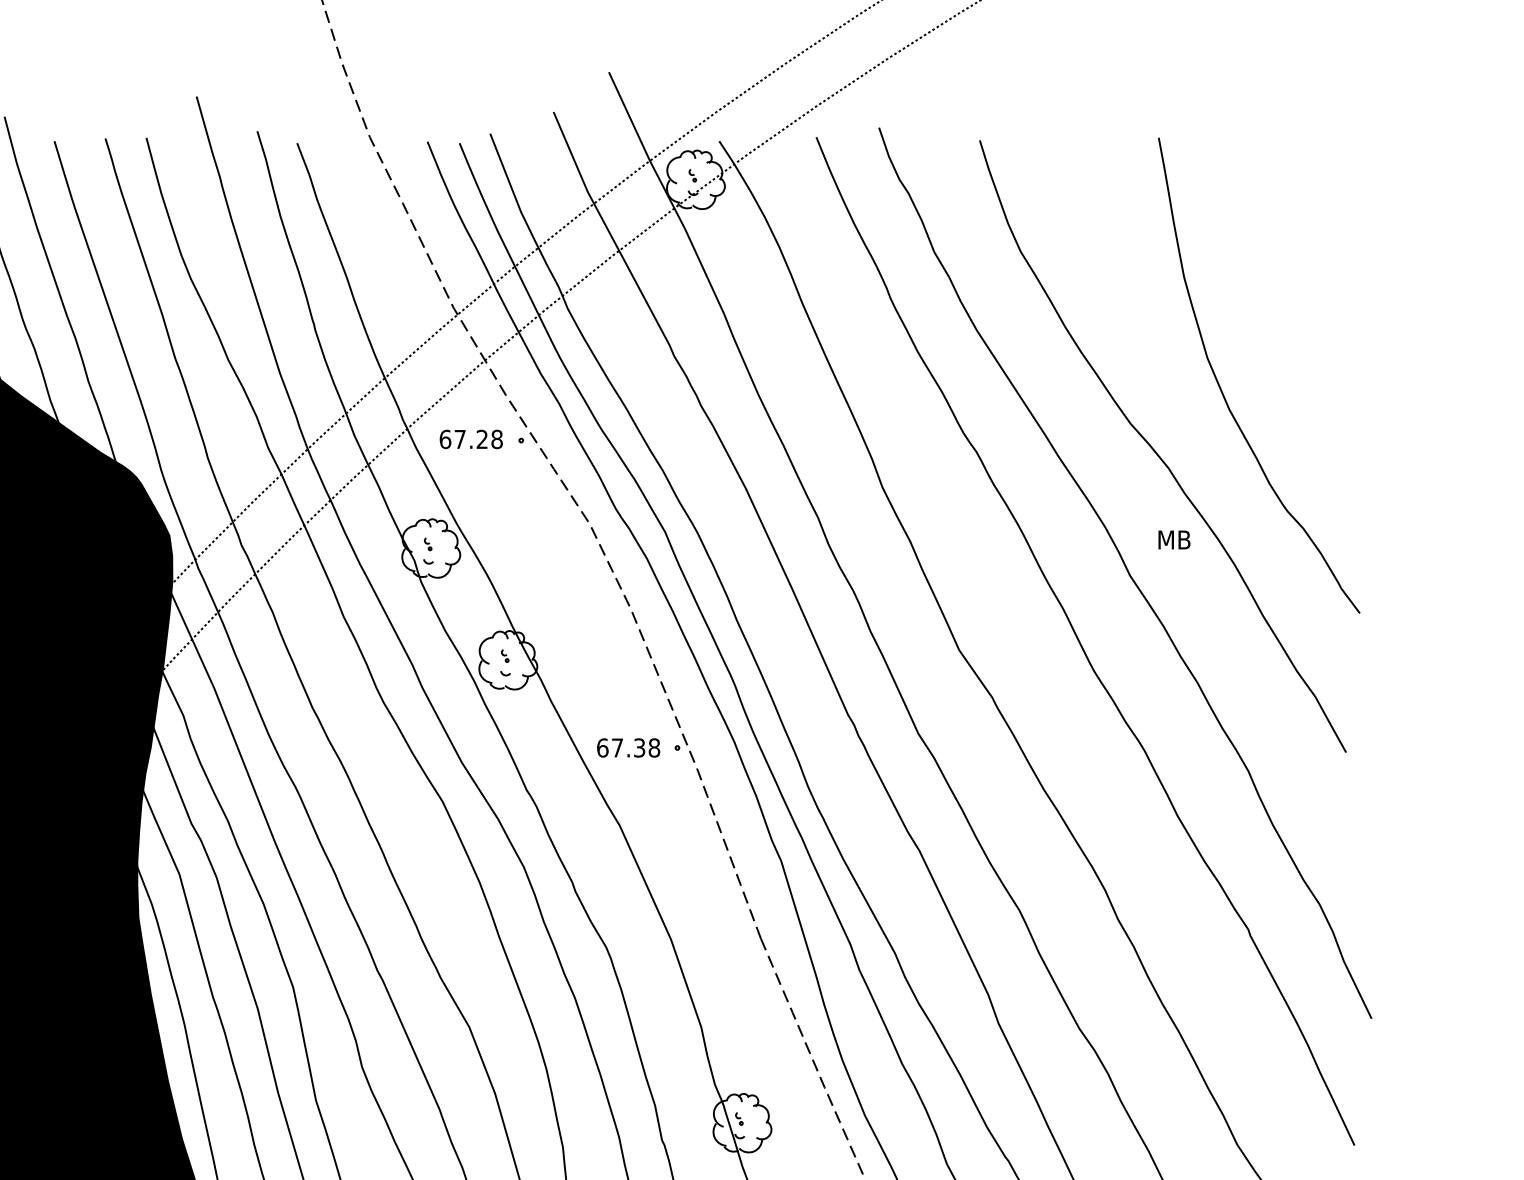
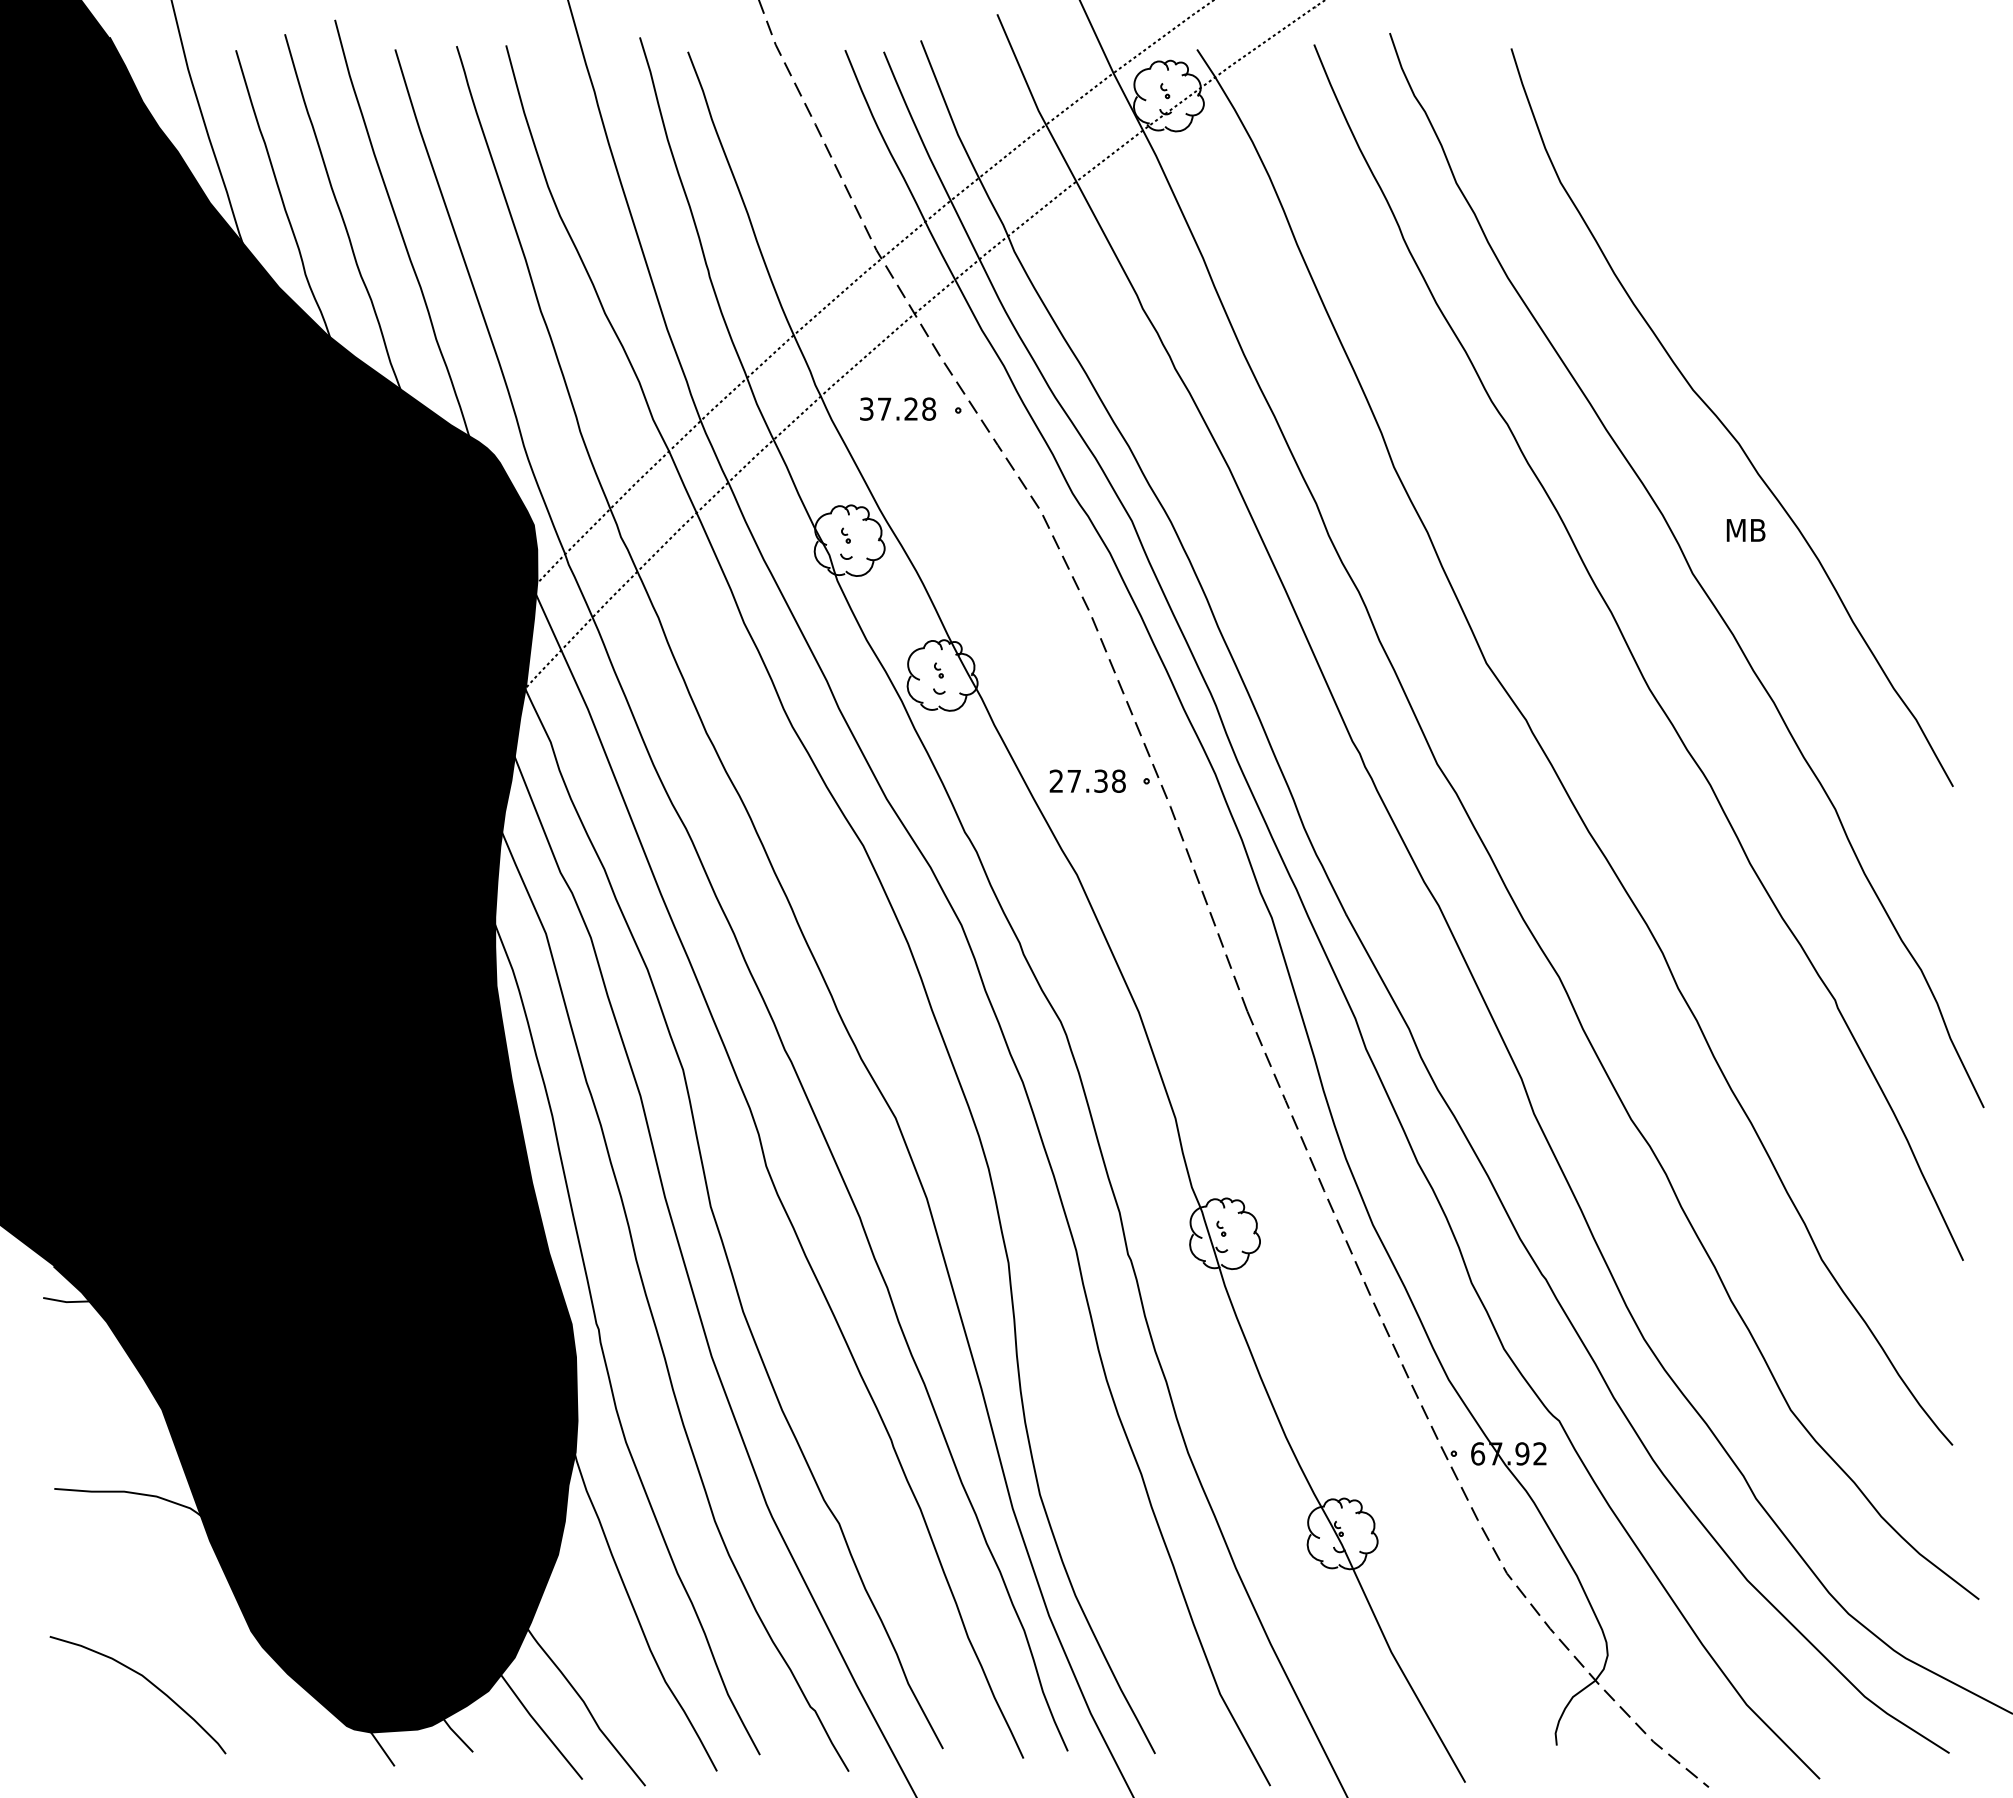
curve: (1222, 391) -> (1804, 351), removed
text: (445, 438) -> (866, 408), 67.28 -> 37.28
text: (602, 747) -> (1056, 780), 67.38 -> 27.38

